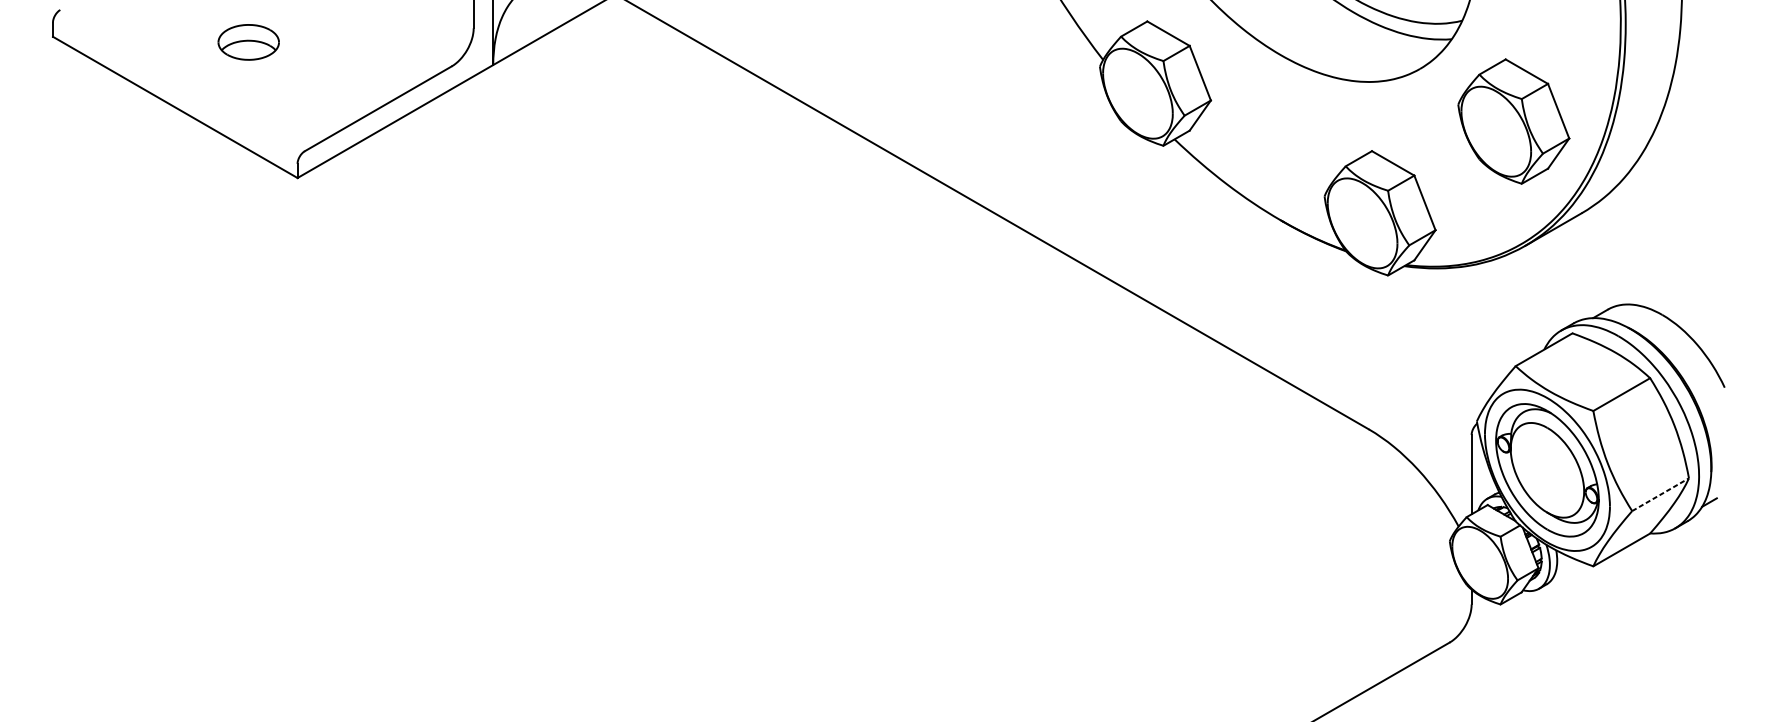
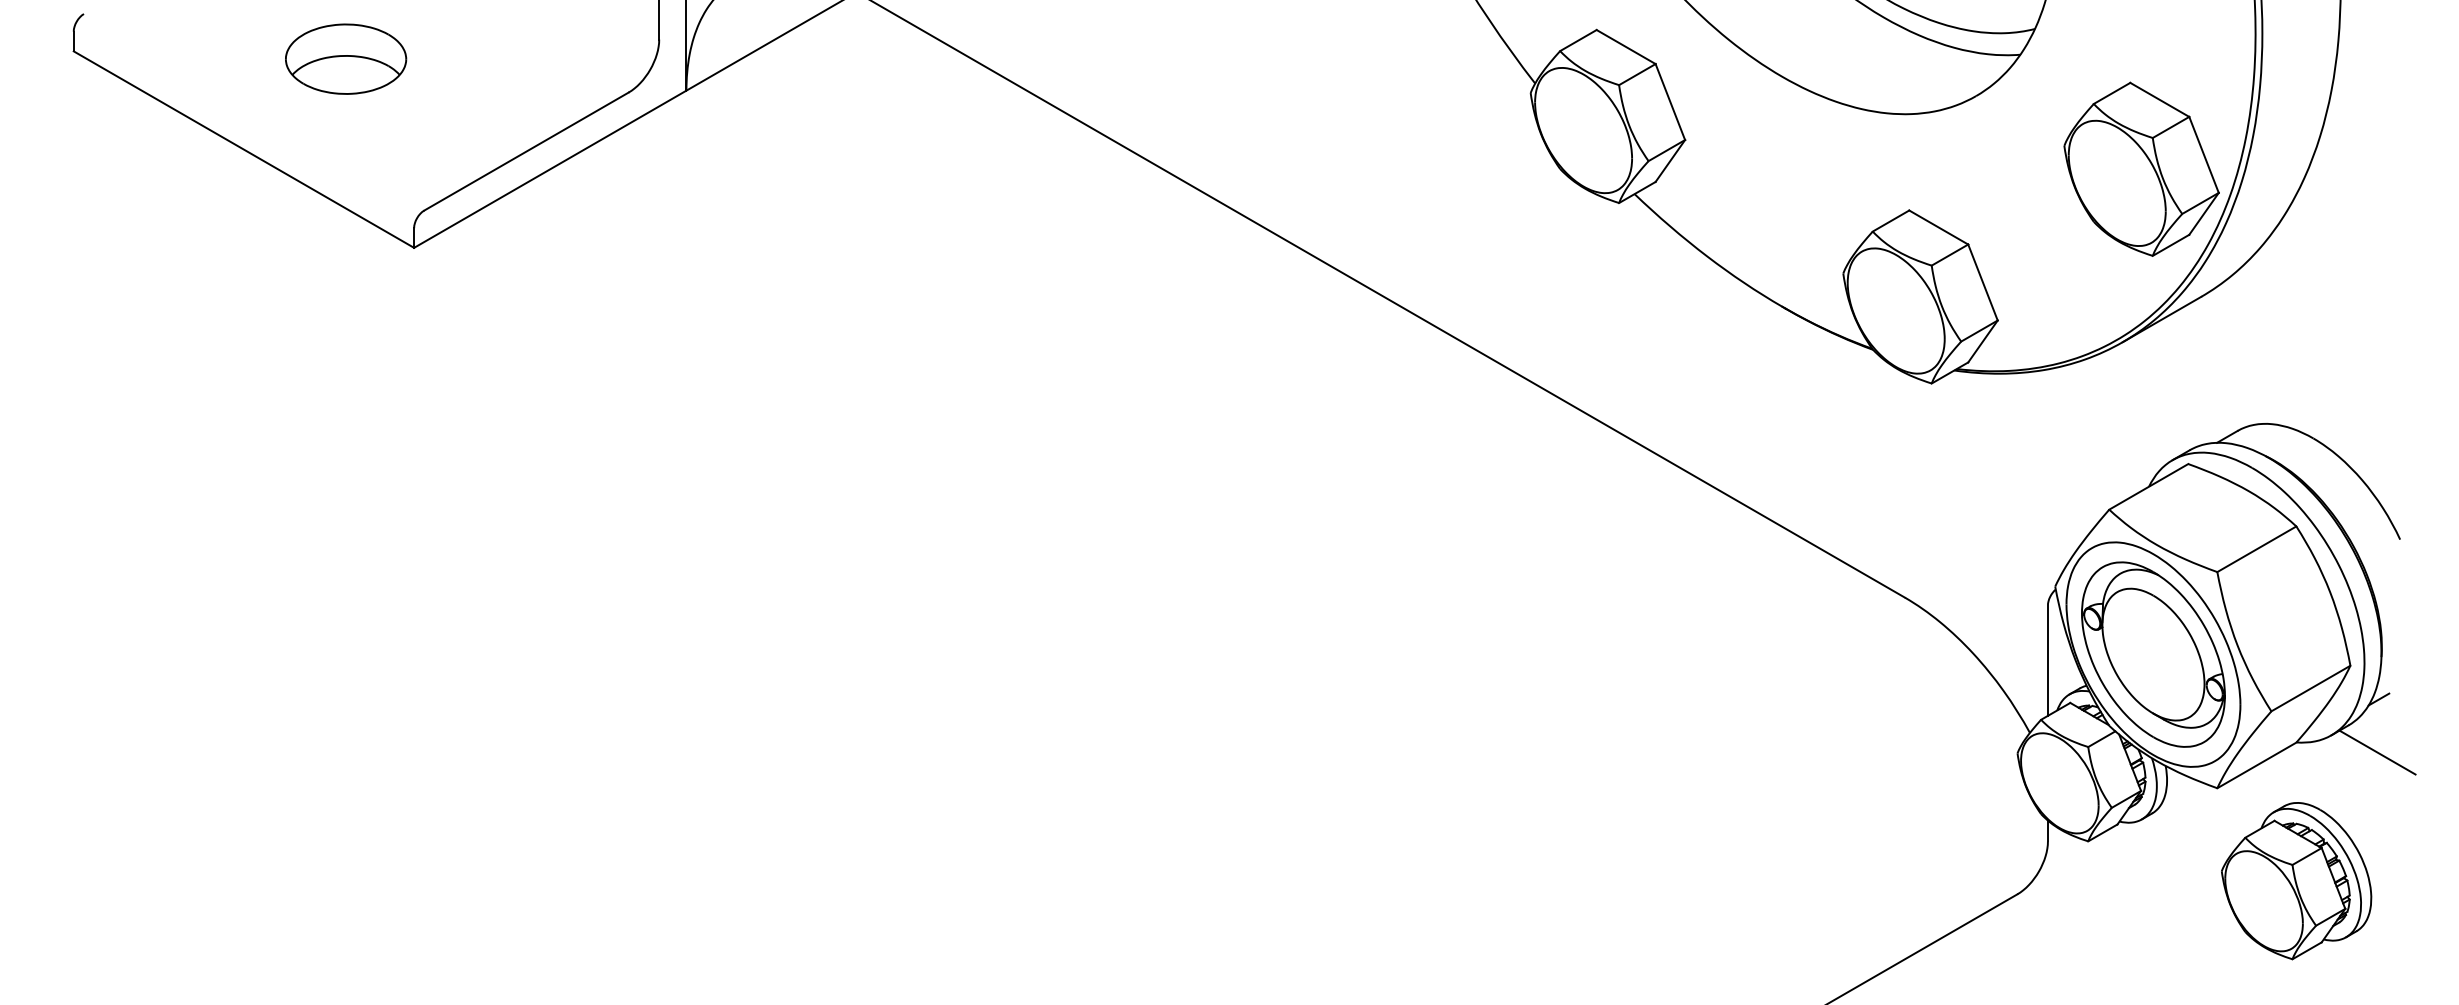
part: (248, 41) -> (346, 58), size x1.43
part: (1513, 120) -> (2141, 168), moved
line: (1660, 494) -> (2310, 688), dashed -> solid
line: (1708, 540) -> (2377, 752), added
part: (1650, 633) -> (2296, 881), added

